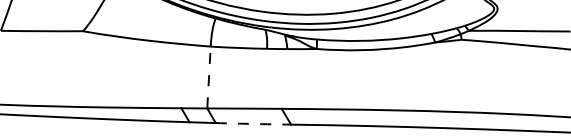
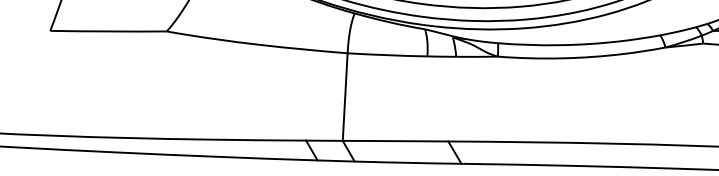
line: (209, 77) -> (345, 97), dashed -> solid
arc: (253, 123) -> (408, 162), dashed -> solid

